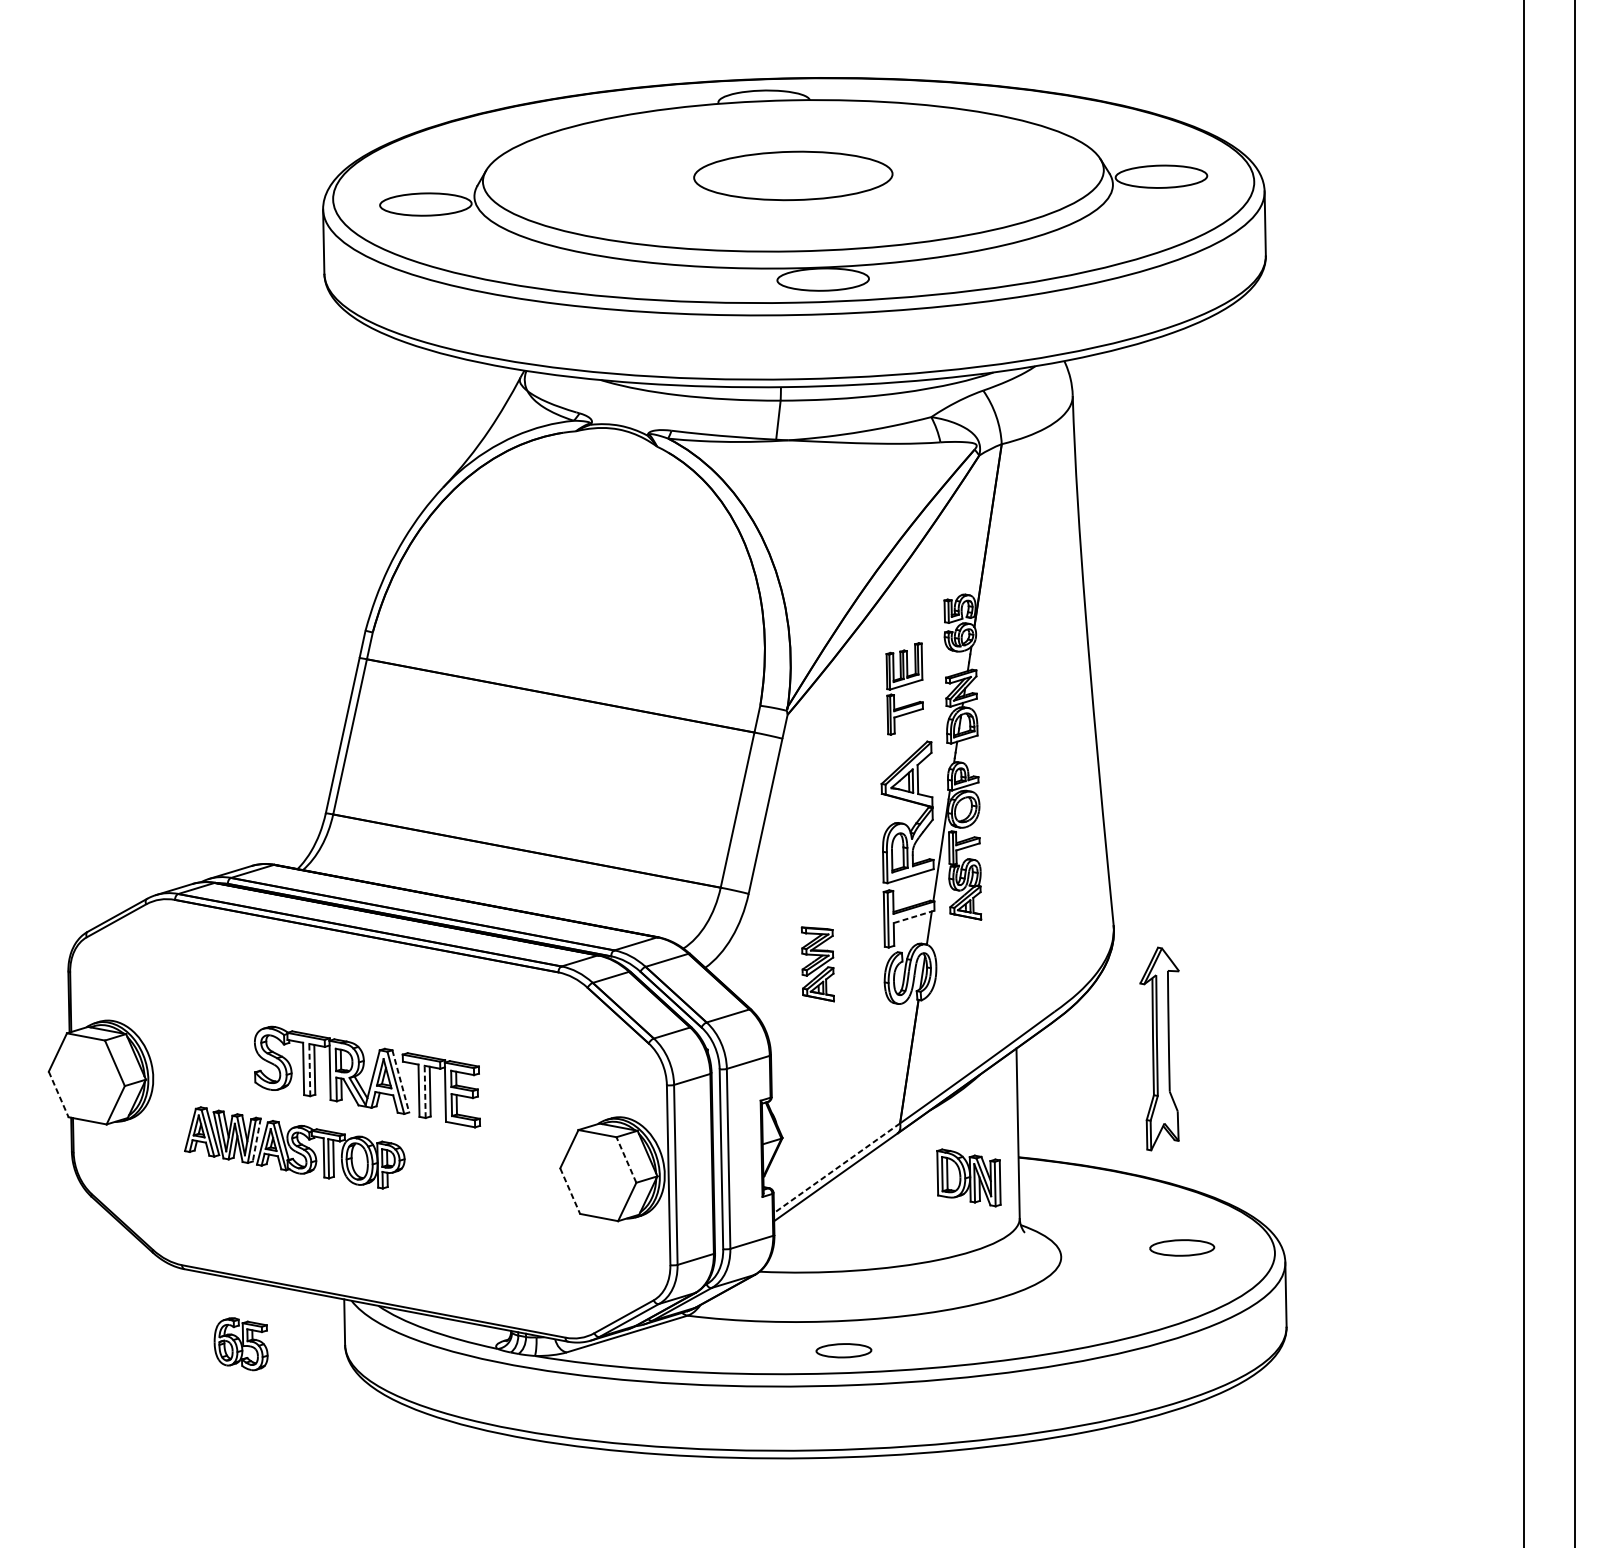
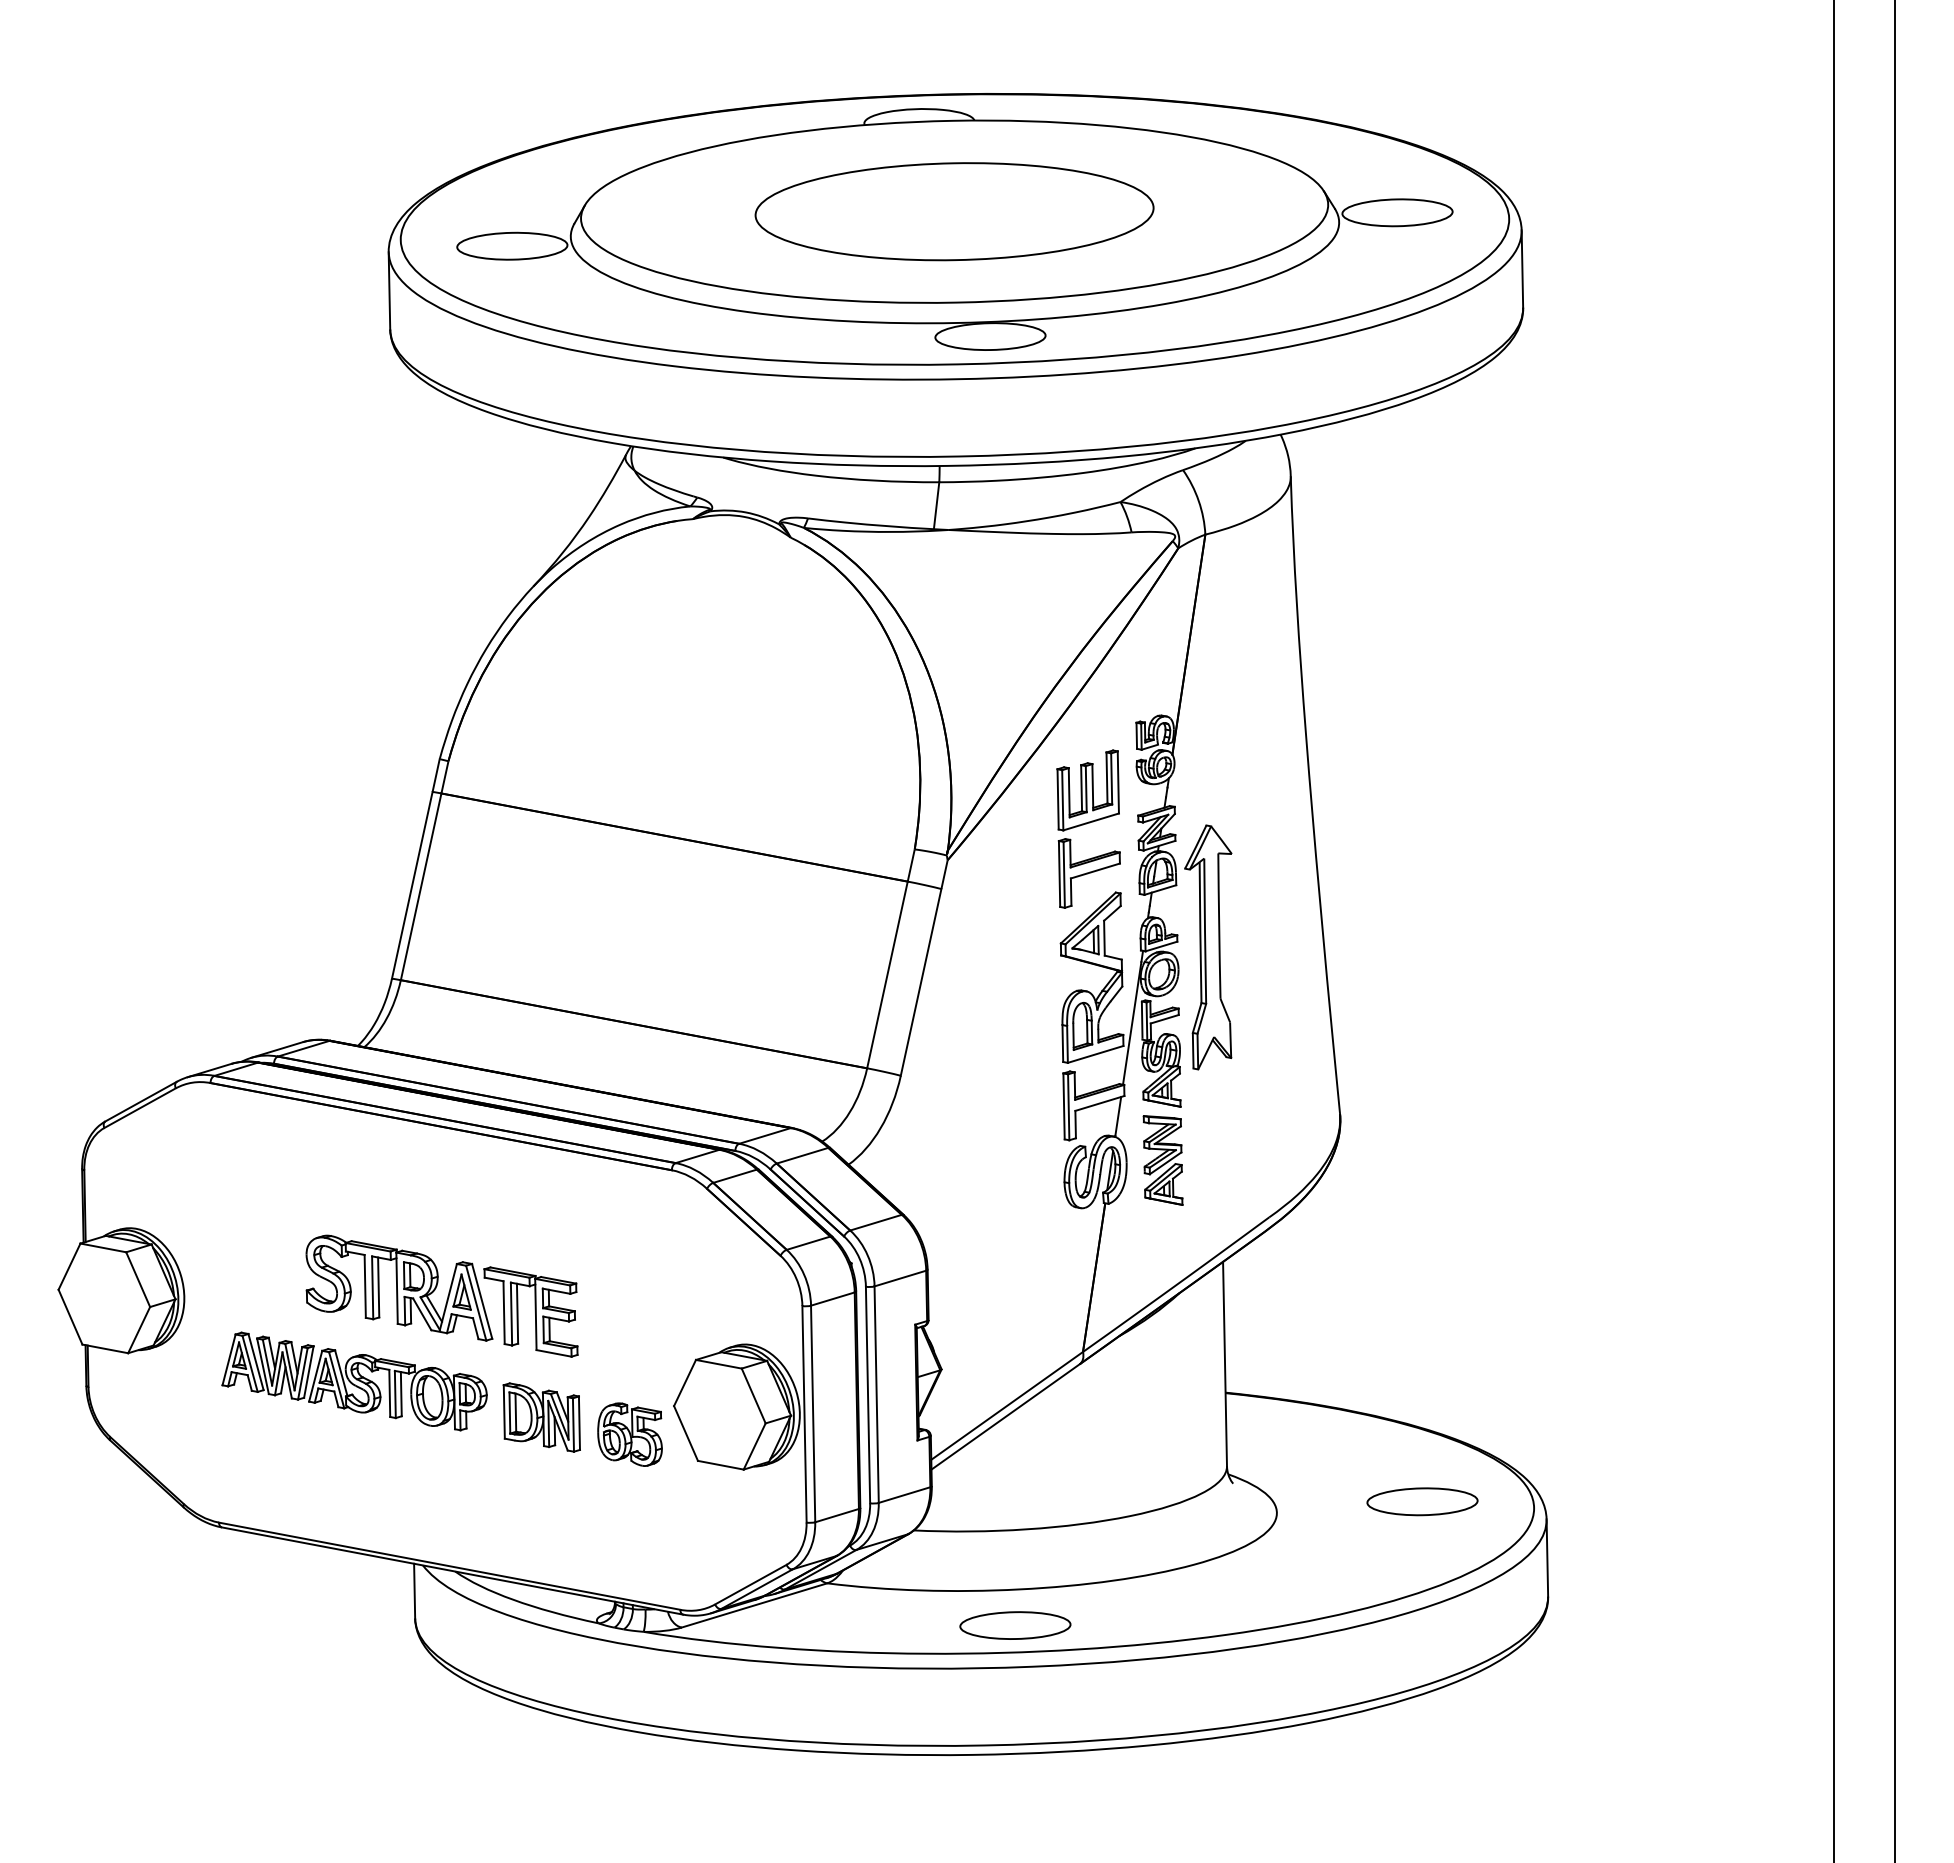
part: (793, 175) -> (954, 211), size x1.67
part: (904, 688) -> (1088, 828), size x1.43
line: (913, 916) -> (1099, 1103), dashed -> solid
part: (817, 964) -> (1162, 1160), moved
part: (1159, 1049) -> (1208, 947), moved
line: (309, 1069) -> (372, 1287), dashed -> solid
line: (401, 1081) -> (482, 1301), dashed -> solid
line: (425, 1091) -> (511, 1313), dashed -> solid
line: (58, 1094) -> (70, 1317), dashed -> solid
line: (256, 1140) -> (308, 1372), dashed -> solid
line: (626, 1160) -> (753, 1396), dashed -> solid
line: (836, 1168) -> (1006, 1406), dashed -> solid
part: (968, 1177) -> (541, 1417), moved
line: (570, 1191) -> (686, 1433), dashed -> solid
part: (1182, 1247) -> (1422, 1501), size x1.43
part: (240, 1344) -> (629, 1434), moved
part: (843, 1350) -> (1015, 1625), size x1.67

